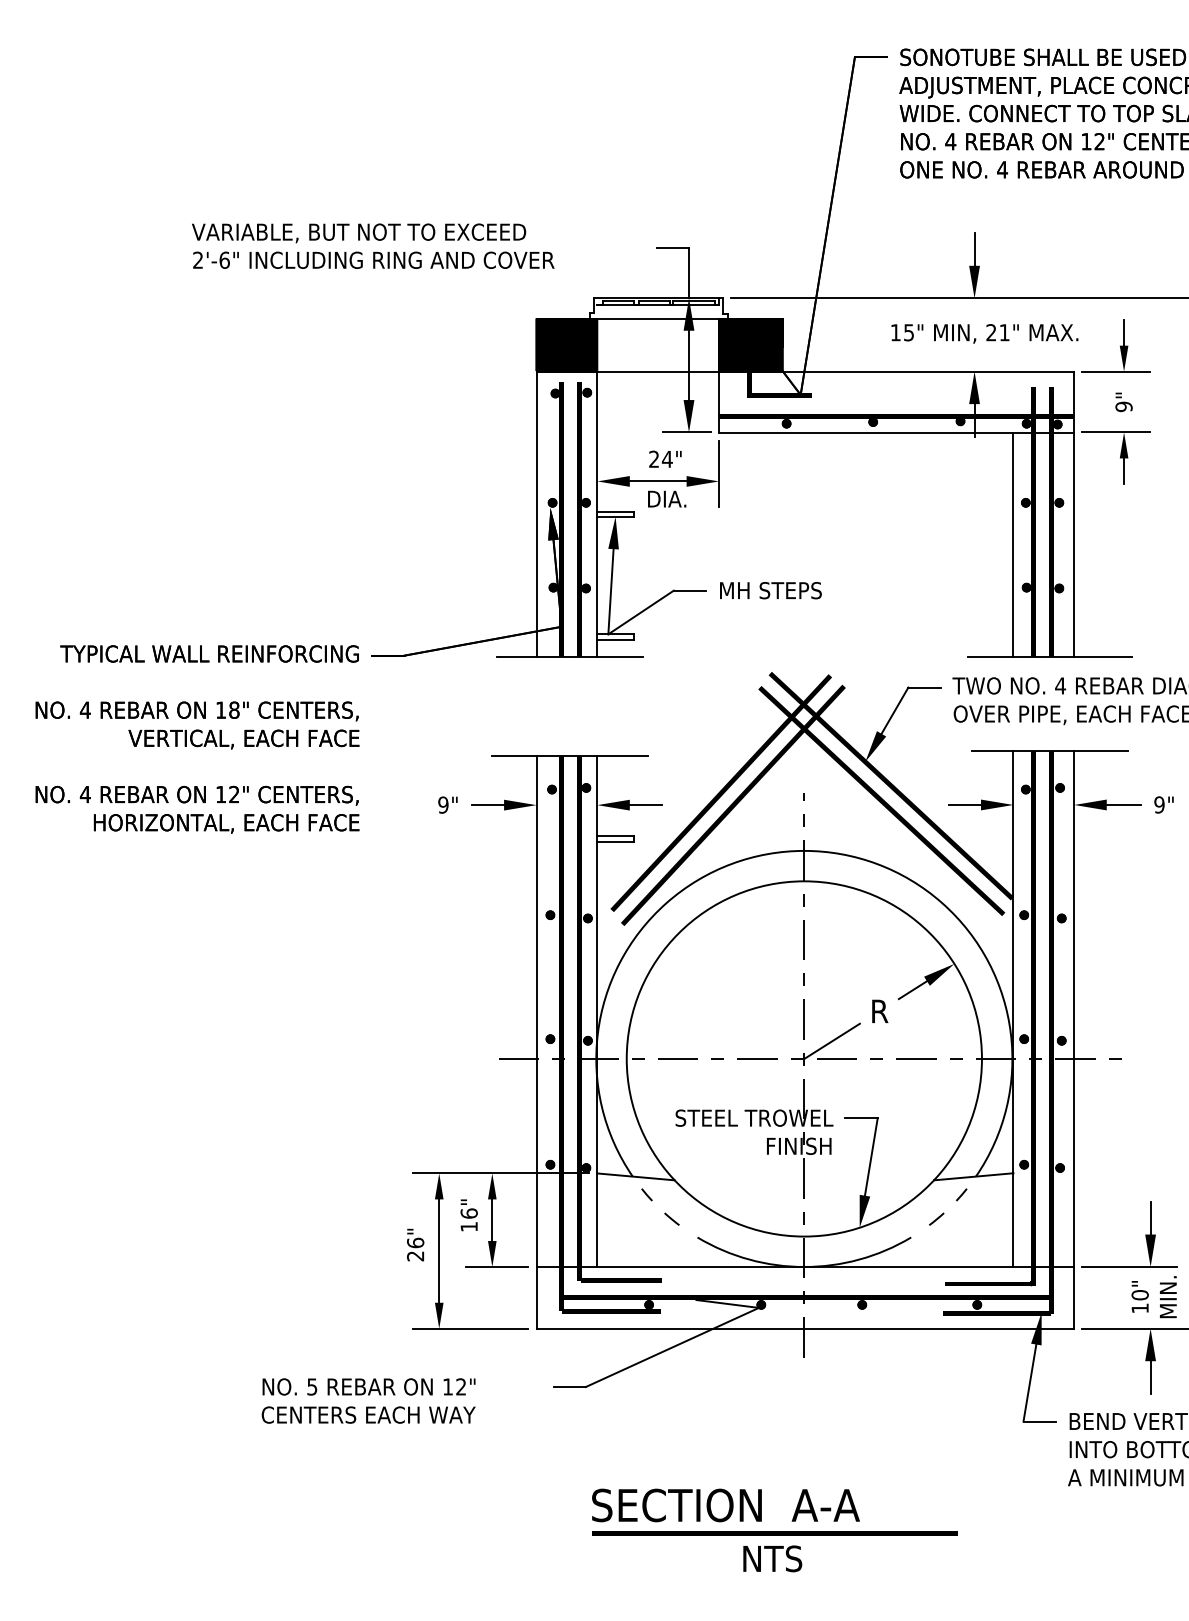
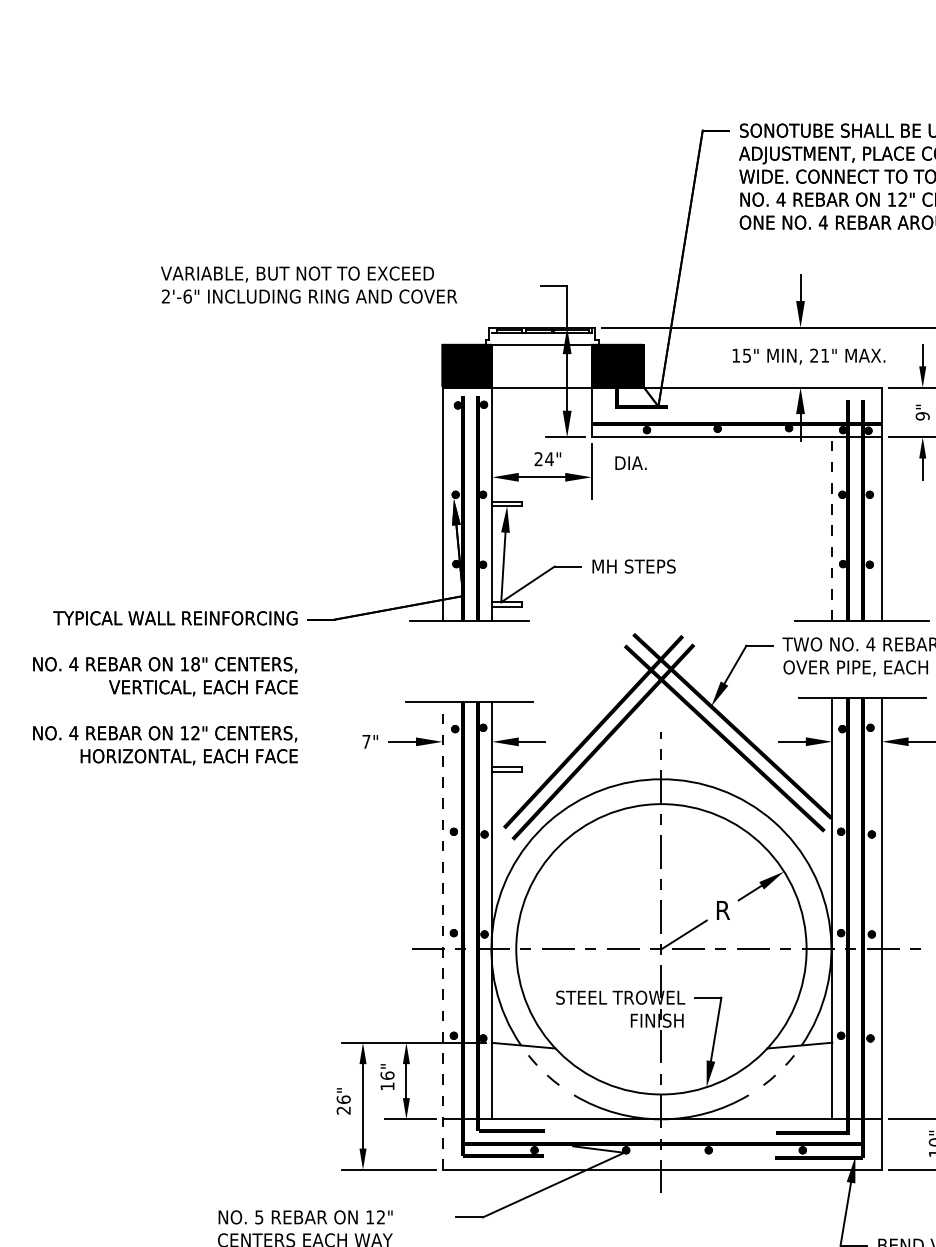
text: (667, 498) -> (631, 462), moved
line: (1013, 544) -> (832, 528), solid -> dashed
text: (443, 804) -> (366, 741), 9" -> 7"
line: (536, 1041) -> (442, 935), solid -> dashed

